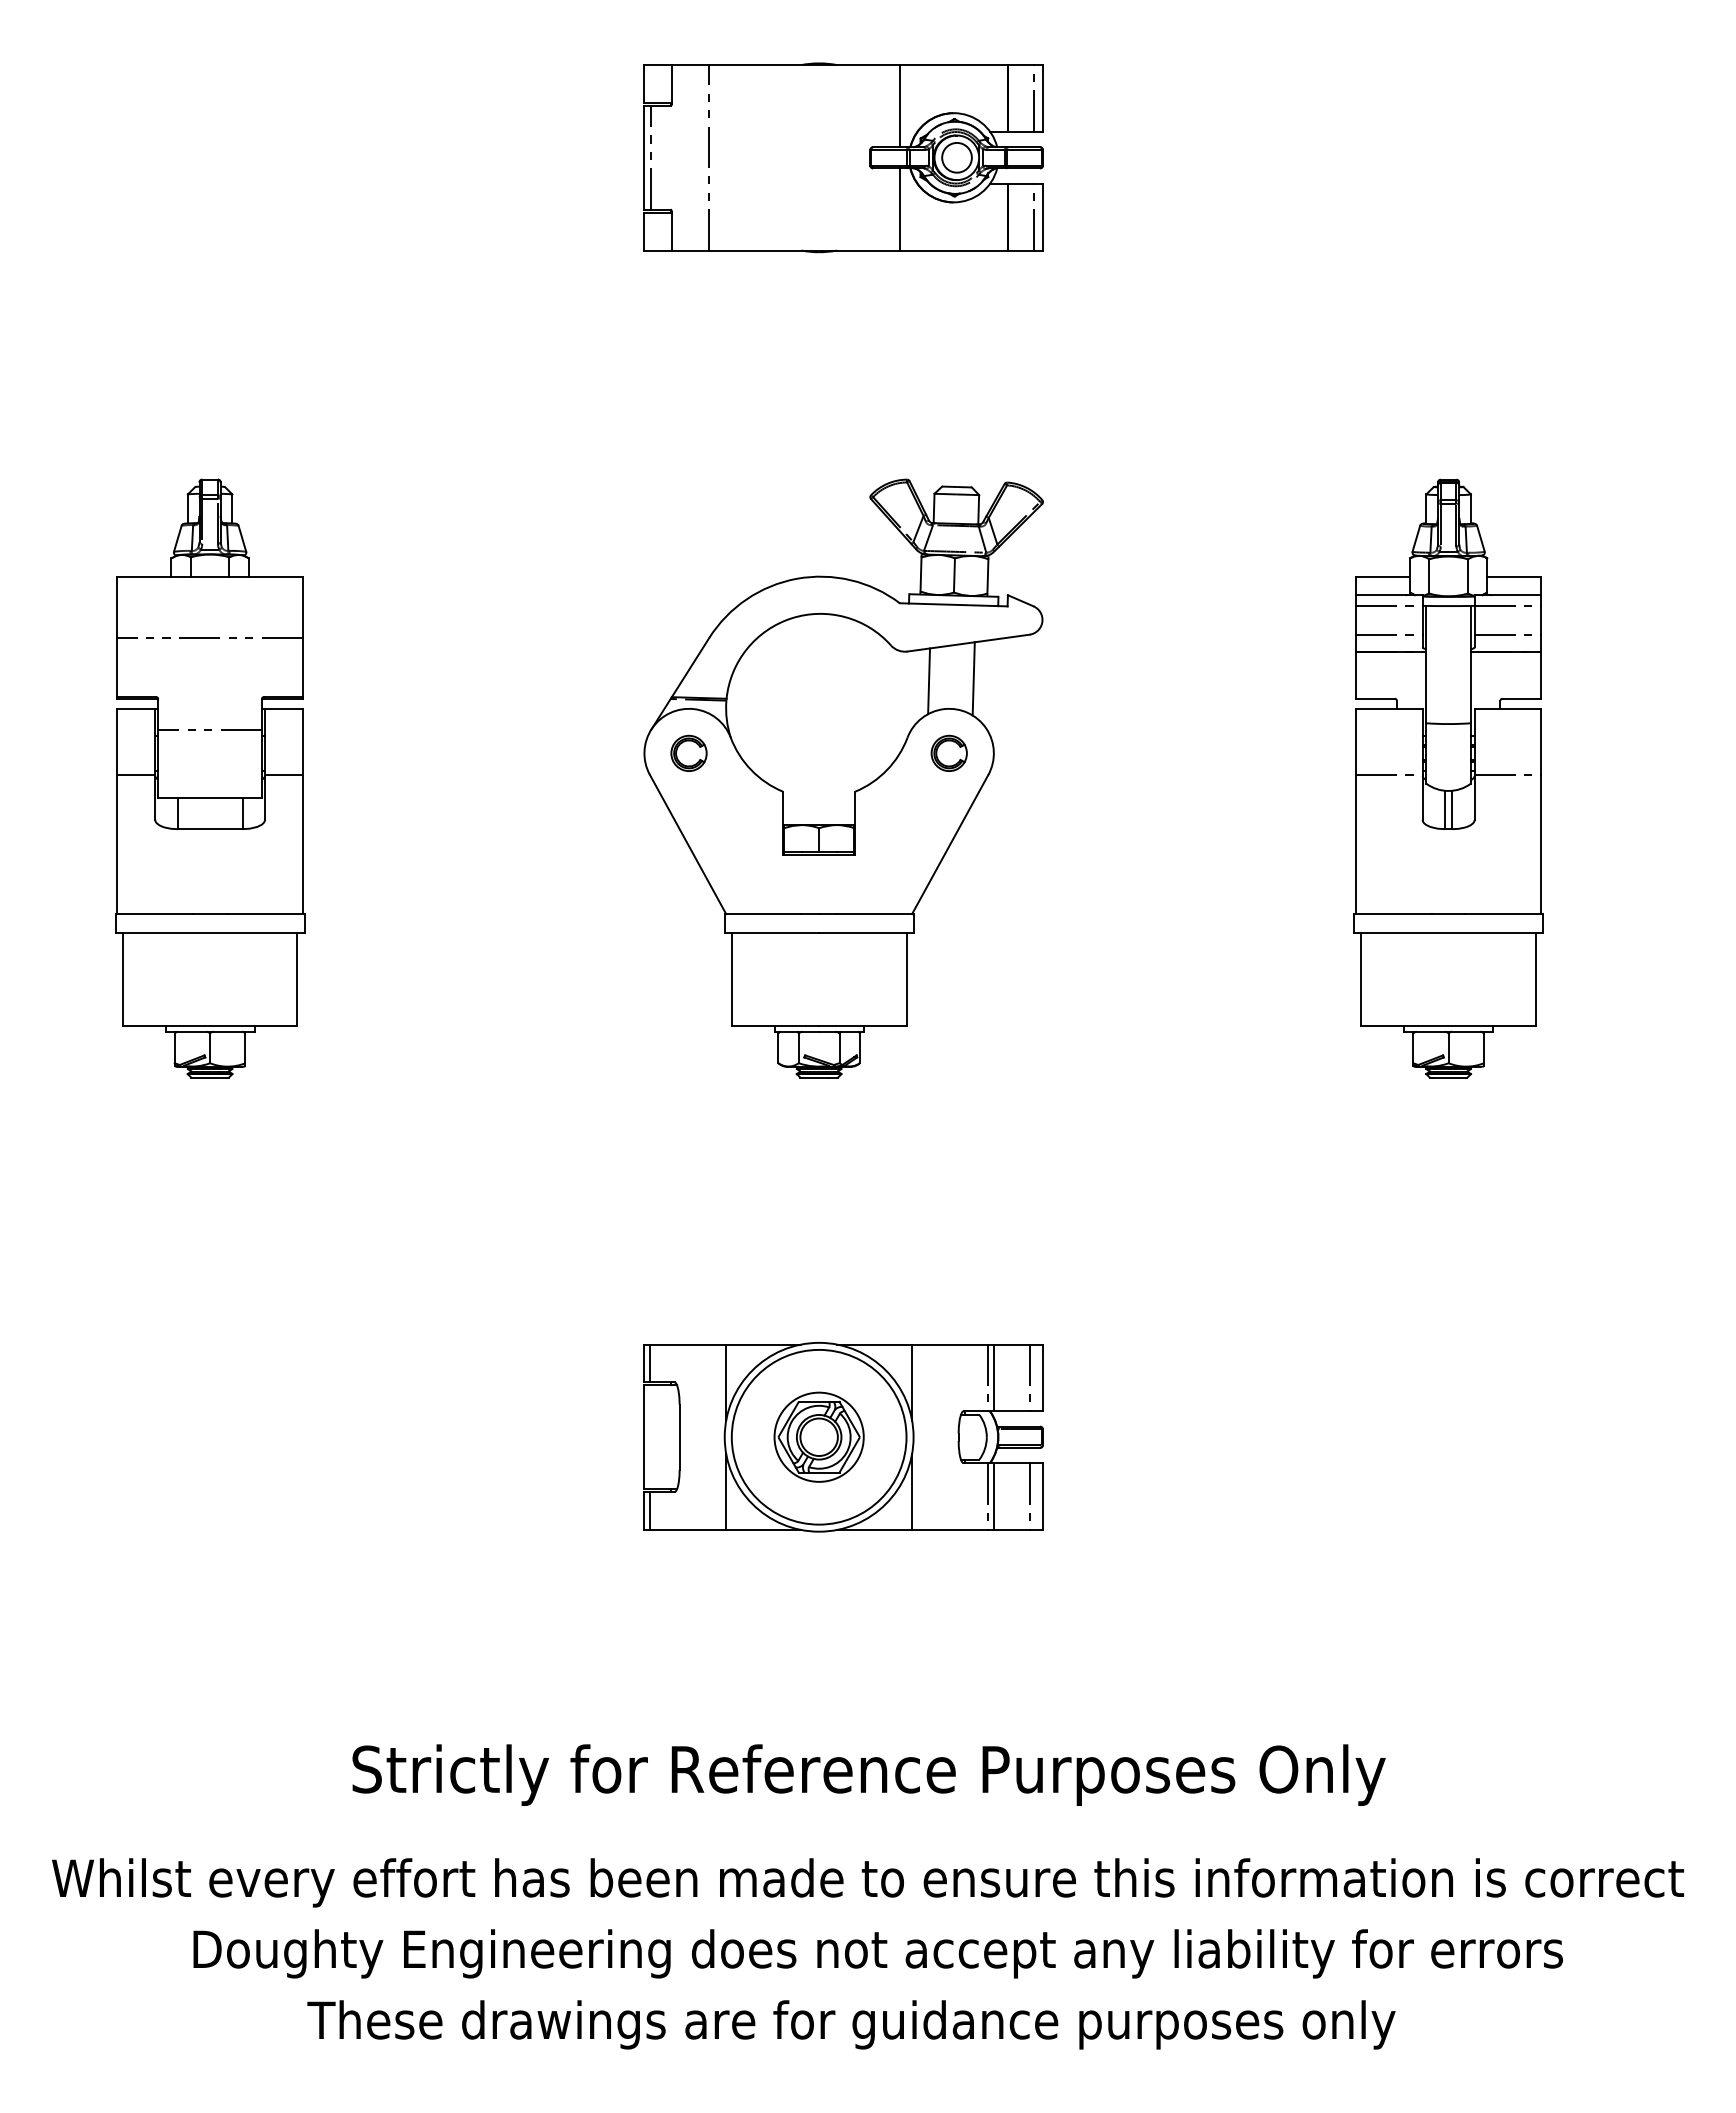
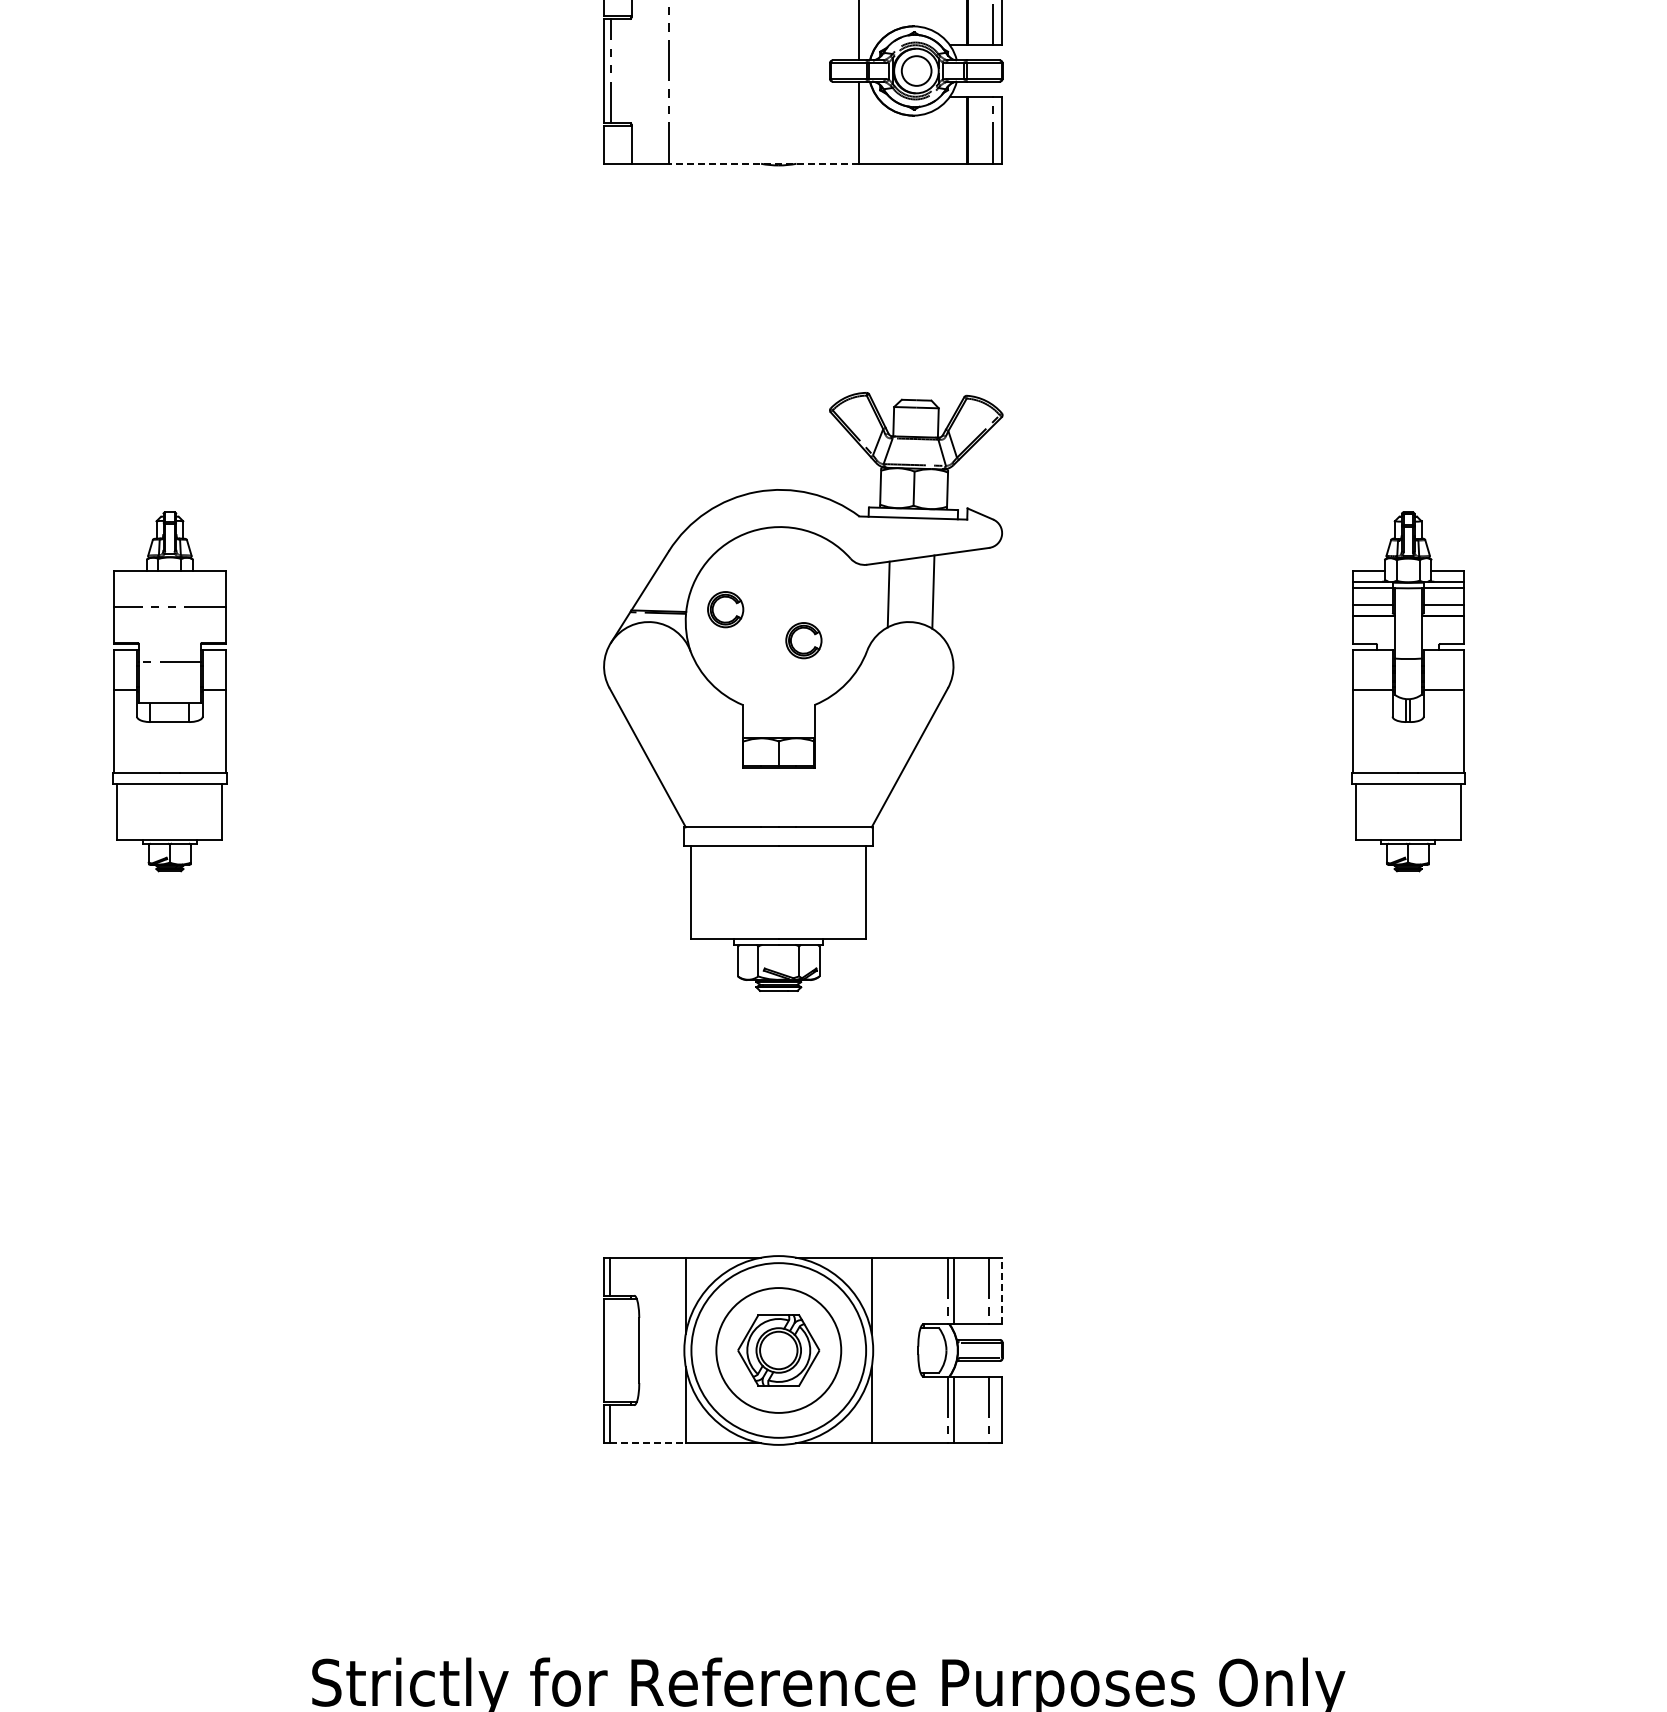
line: (804, 250) -> (764, 163), solid -> dashed
part: (688, 752) -> (725, 608), moved
part: (948, 752) -> (803, 639), moved
part: (210, 778) -> (170, 691), size x0.6
part: (1448, 778) -> (1408, 691), size x0.6
line: (1042, 1377) -> (1002, 1290), solid -> dashed
circle: (818, 1436) -> (778, 1349), size x1.4
line: (688, 1530) -> (648, 1443), solid -> dashed

